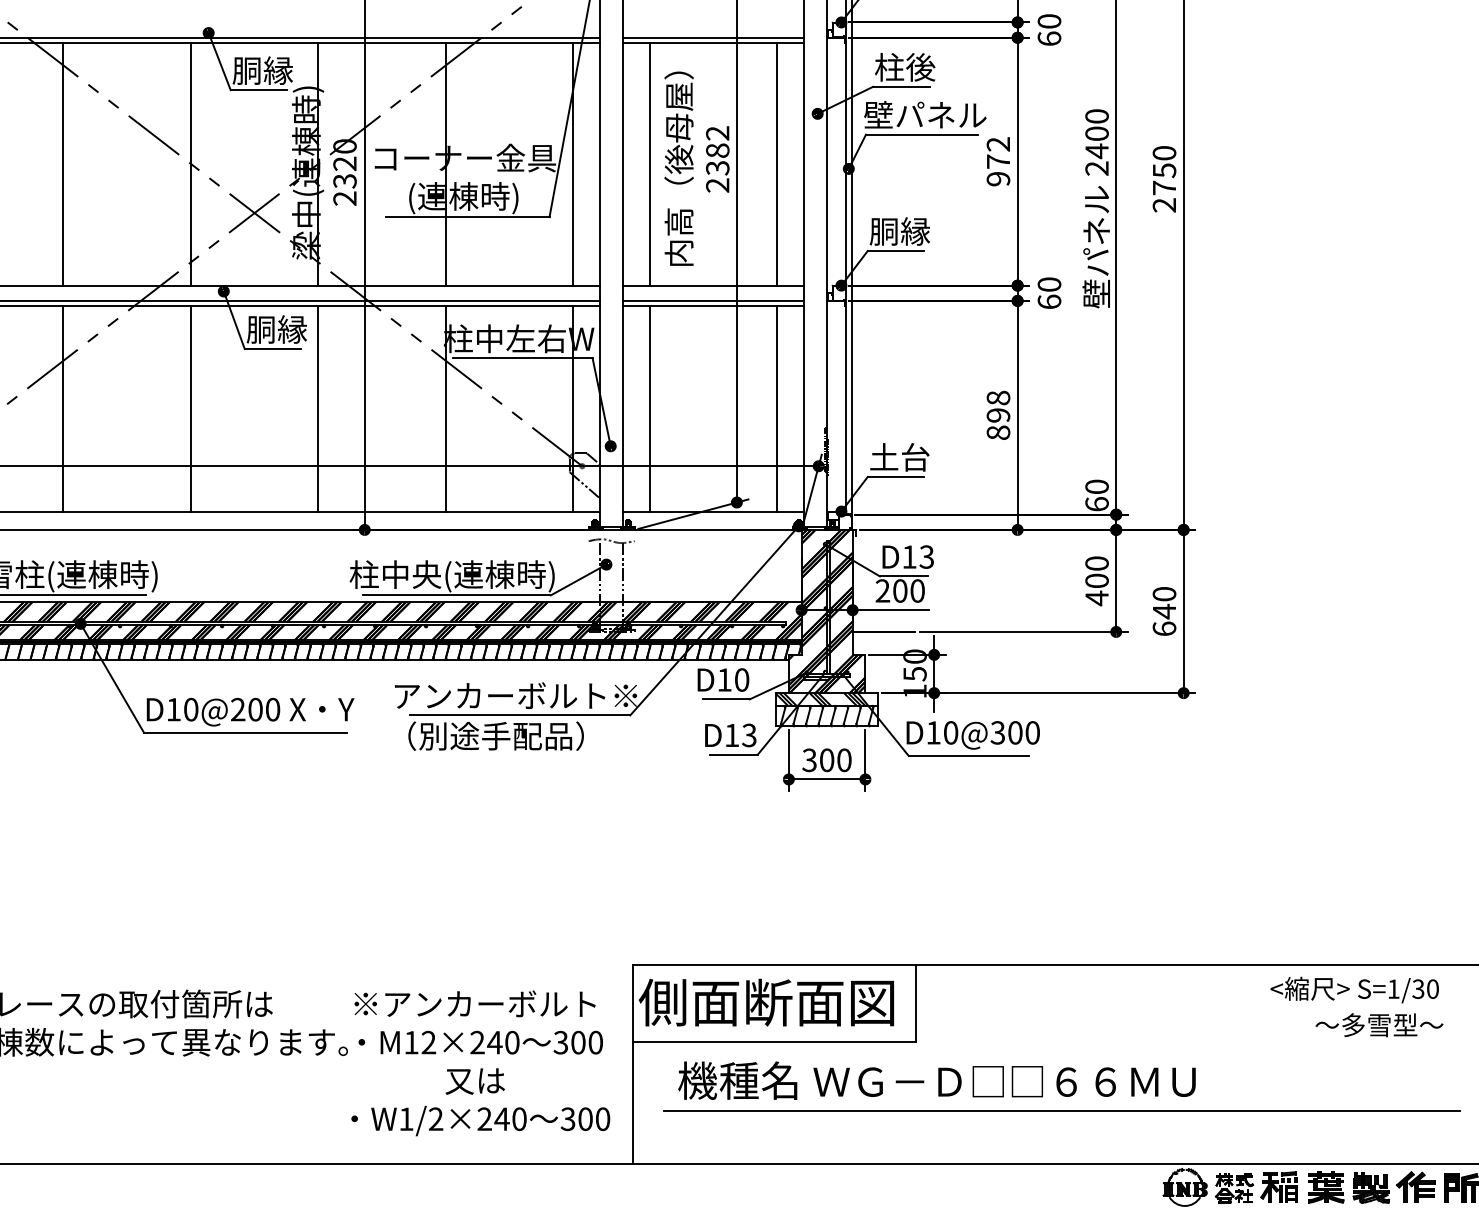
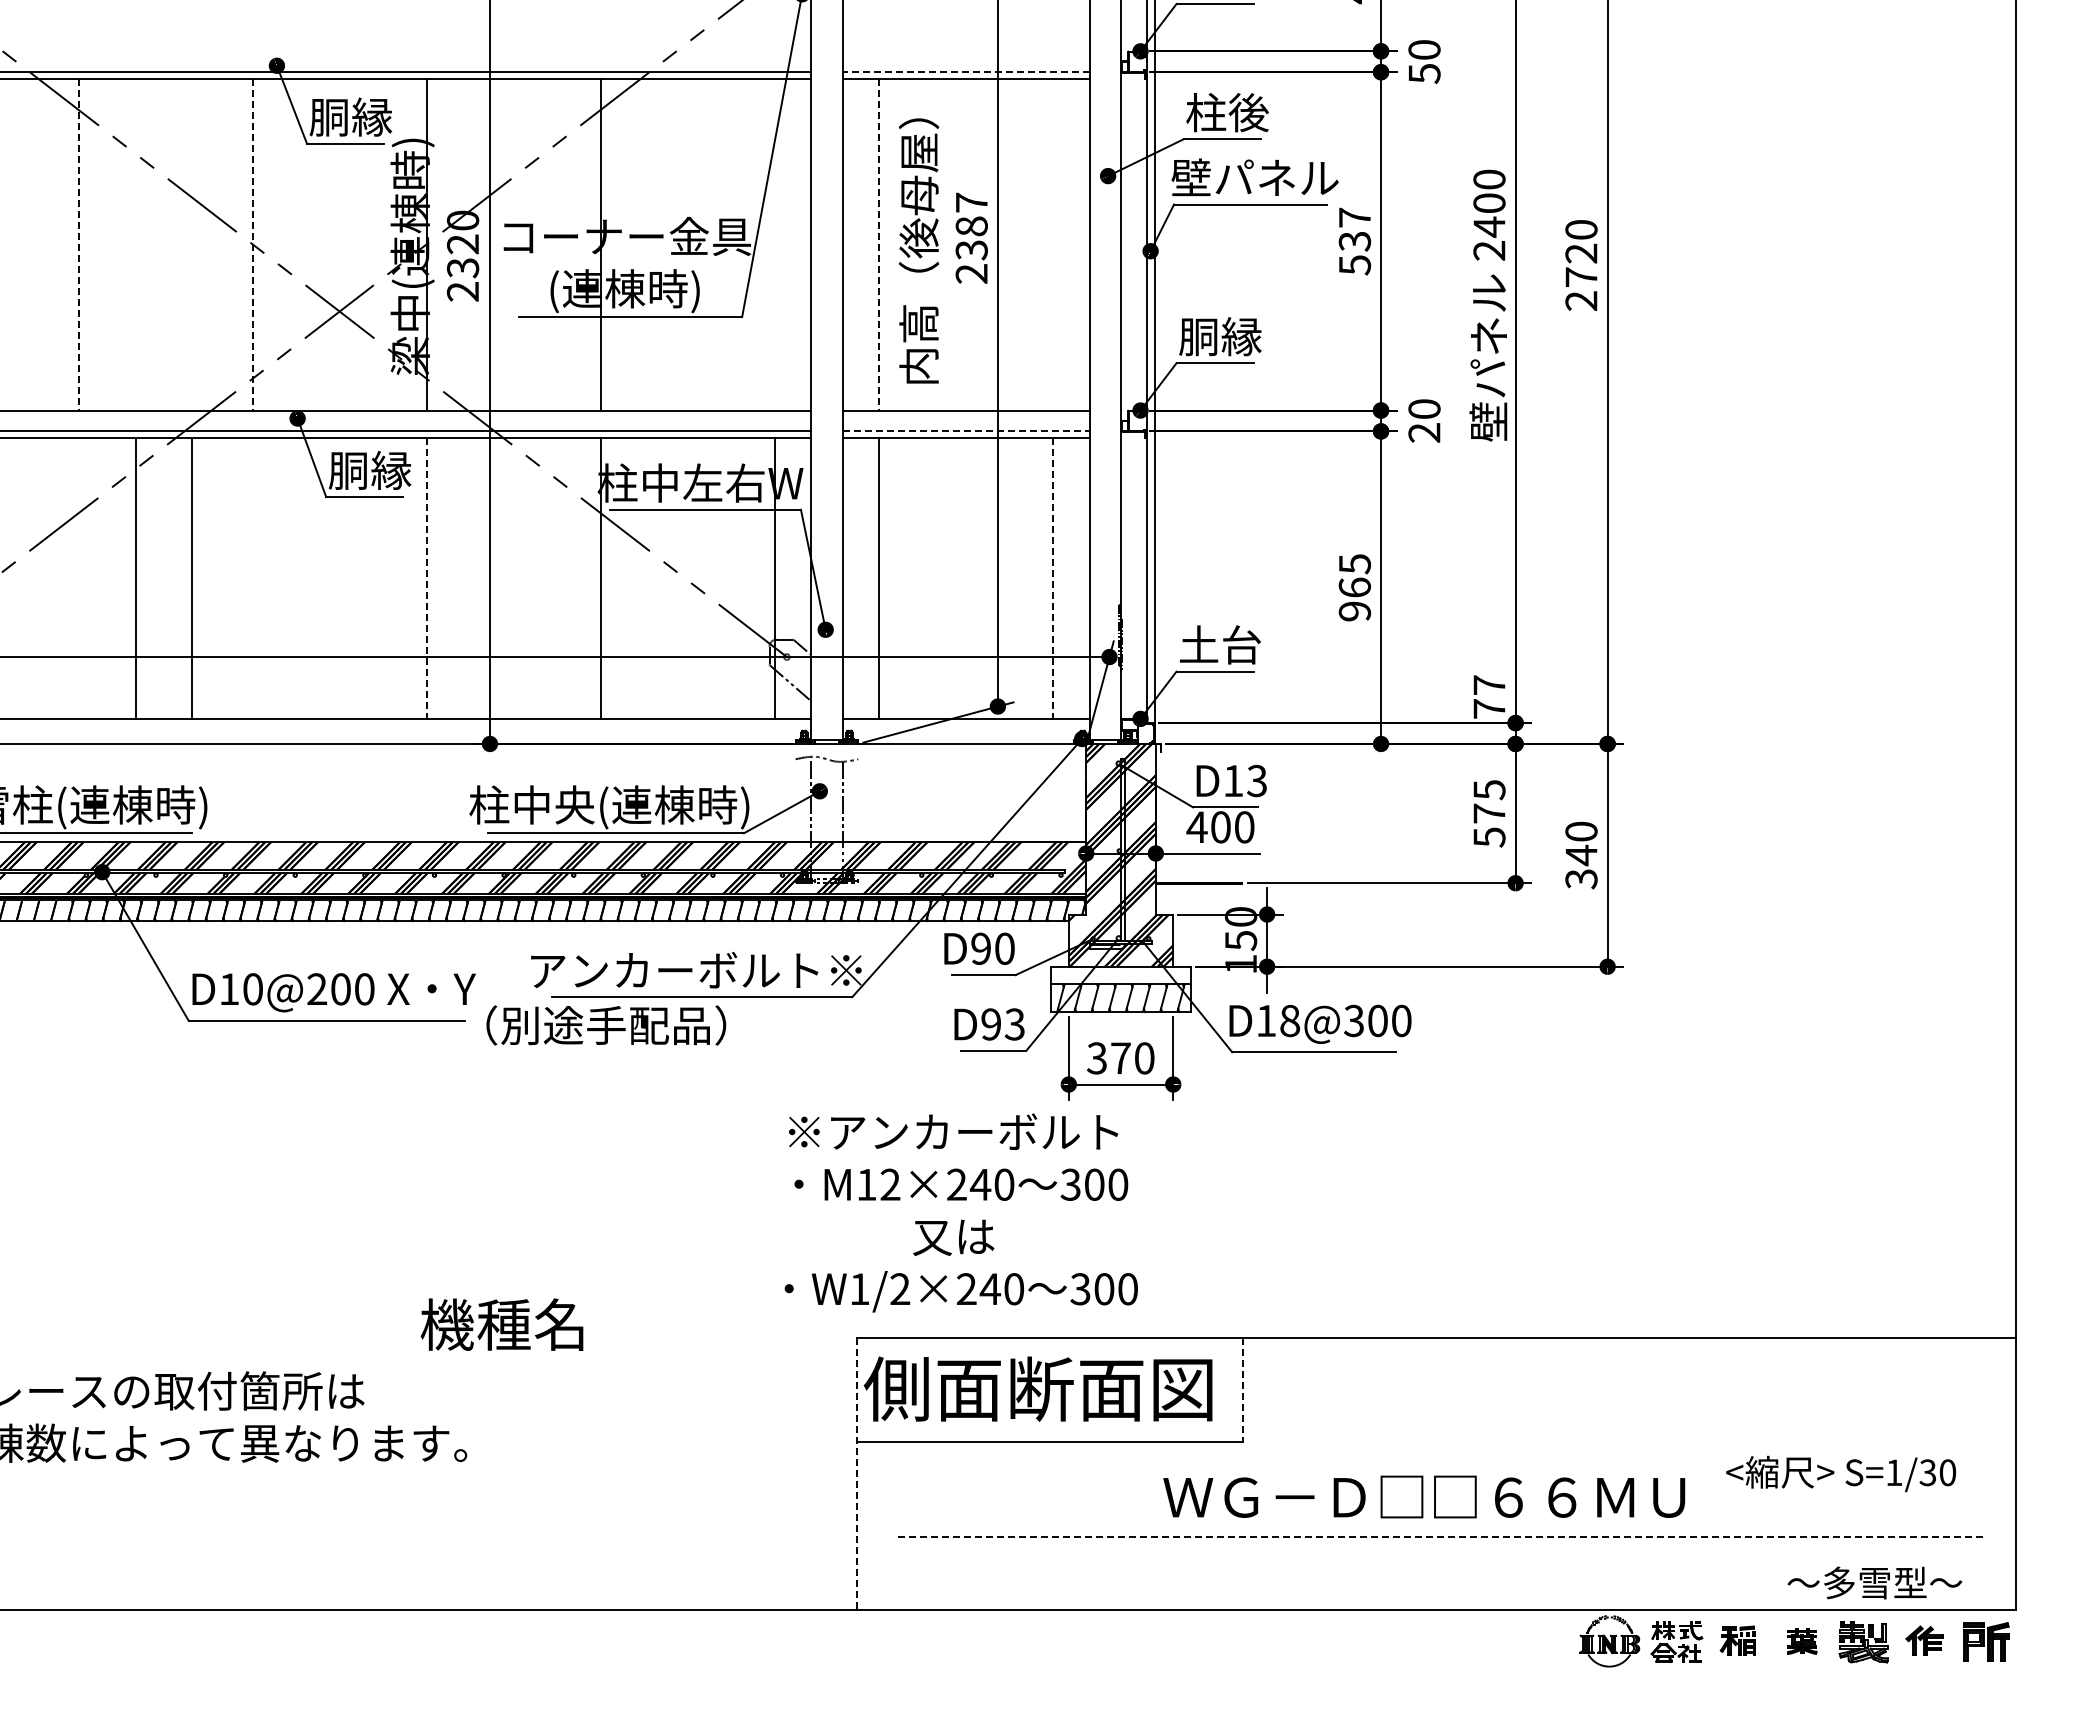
line: (713, 37) -> (966, 72), solid -> dashed
text: (1049, 38) -> (1424, 73), 60 -> 50
text: (717, 133) -> (971, 202), 2382 -> 2387
text: (998, 161) -> (1354, 241), 972 -> 537
line: (63, 163) -> (78, 244), solid -> dashed
line: (190, 163) -> (252, 244), solid -> dashed
line: (573, 163) -> (774, 244), removed
line: (650, 163) -> (879, 244), solid -> dashed
line: (777, 163) -> (1053, 244), removed
text: (1164, 170) -> (1581, 253), 2750 -> 2720
line: (713, 300) -> (966, 431), solid -> dashed
text: (1049, 301) -> (1424, 432), 60 -> 20
line: (63, 408) -> (135, 578), moved
line: (190, 408) -> (191, 578), moved
line: (318, 409) -> (426, 579), solid -> dashed
line: (777, 409) -> (1053, 579), solid -> dashed
text: (998, 415) -> (1354, 587), 898 -> 965
text: (1097, 495) -> (1489, 696), 60 -> 77
text: (1097, 581) -> (1489, 814), 400 -> 575
text: (882, 590) -> (1196, 826), 200 -> 400
text: (1164, 629) -> (1581, 879), 640 -> 340
text: (724, 679) -> (980, 948), D10 -> D90
hatch: (820, 699) -> (1112, 975), removed
text: (951, 732) -> (1290, 1020), D10@300 -> D18@300
text: (731, 735) -> (990, 1024), D13 -> D93
text: (496, 736) -> (606, 1025), moved
text: (826, 760) -> (1120, 1058), 300 -> 370
text: (1354, 989) -> (1840, 1473), moved
line: (916, 1003) -> (1242, 1390), solid -> dashed
text: (1379, 1024) -> (1874, 1582), moved
text: (480, 1062) -> (960, 1212), moved
line: (633, 1064) -> (856, 1473), solid -> dashed
text: (737, 1080) -> (501, 1324), moved
text: (1004, 1081) -> (1424, 1496), moved
line: (1061, 1111) -> (1441, 1537), solid -> dashed
part: (1278, 1186) -> (1737, 1640), size x0.7
part: (1415, 1186) -> (1924, 1640), size x0.7
part: (1326, 1187) -> (1802, 1641), size x0.6

